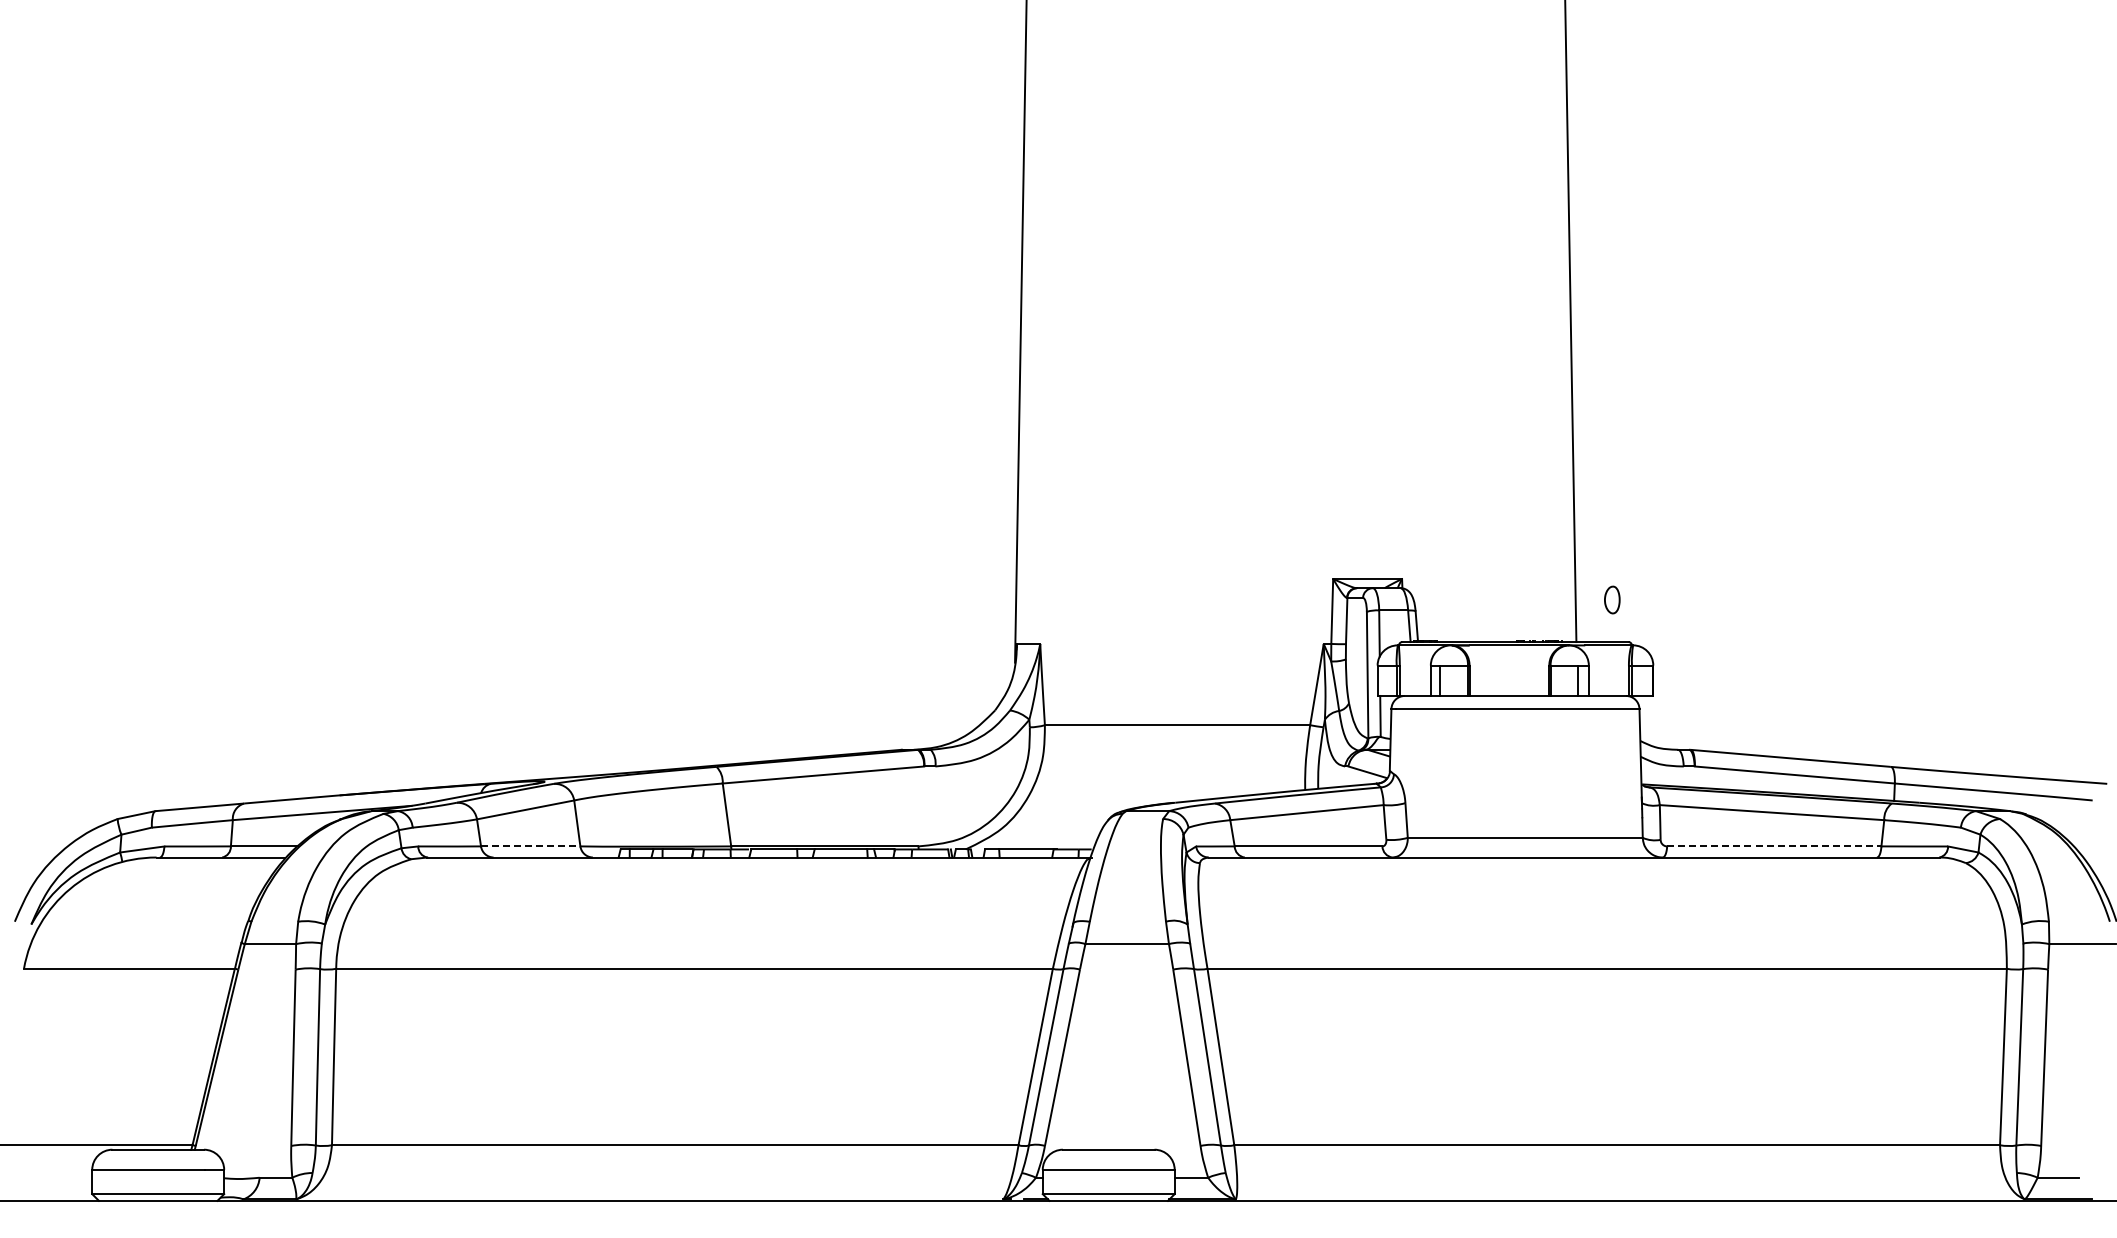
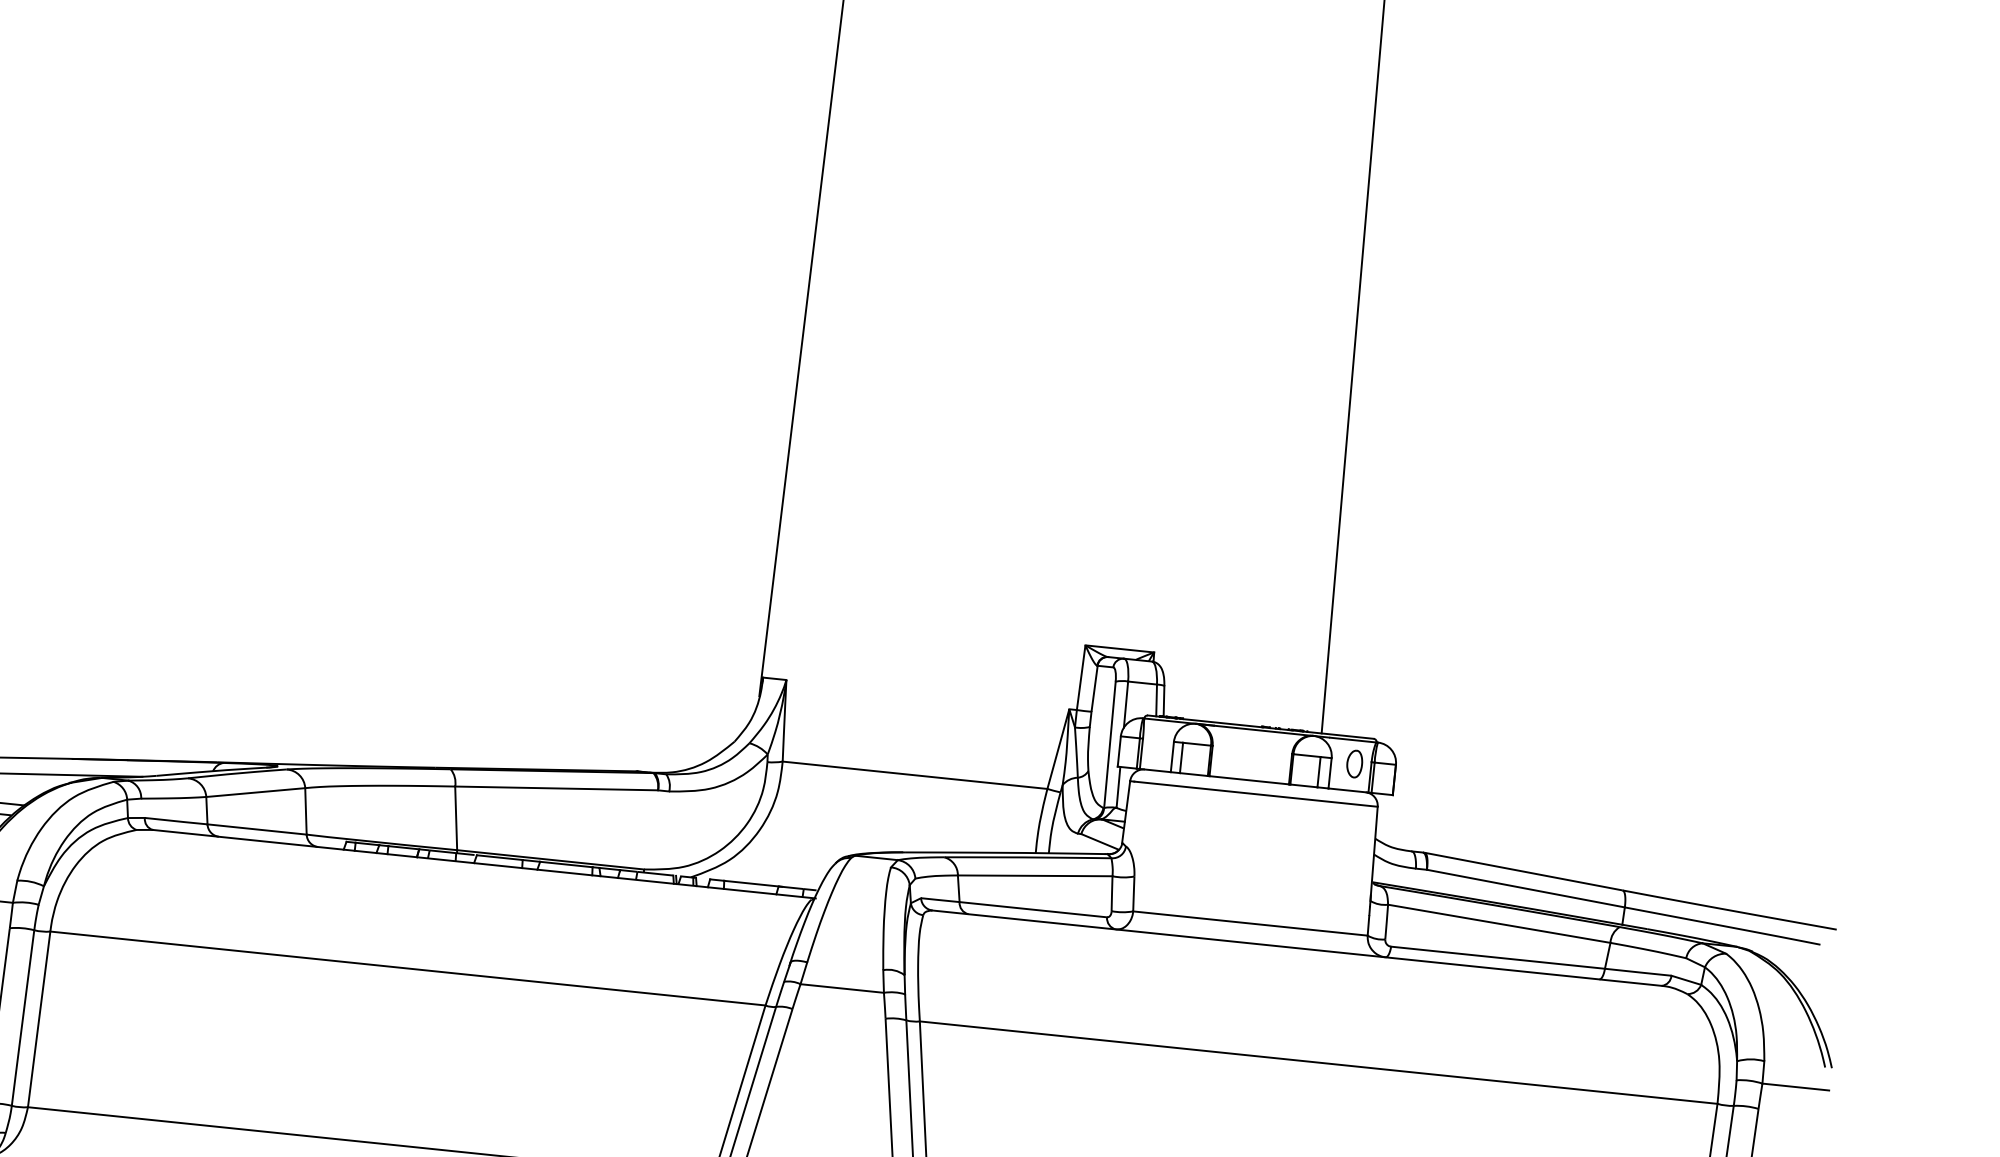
part: (1612, 599) -> (1354, 763), moved
line: (530, 846) -> (256, 829), dashed -> solid
line: (1774, 846) -> (1498, 957), dashed -> solid

